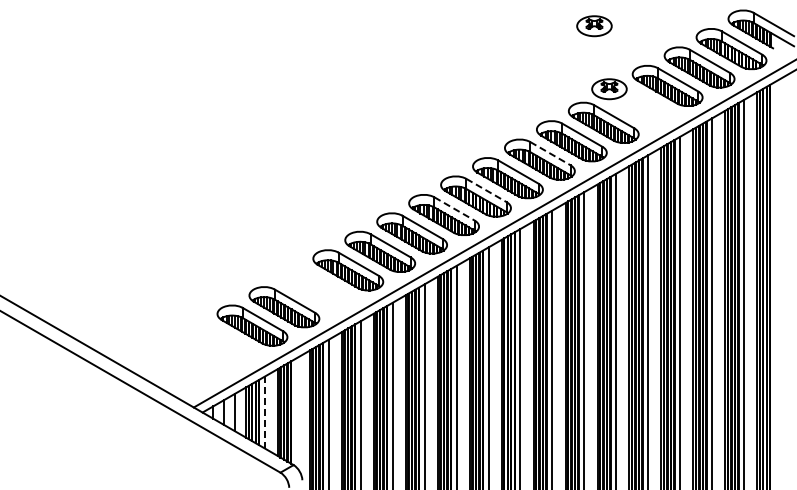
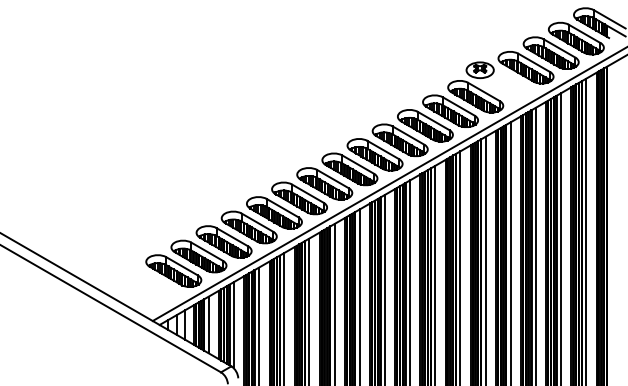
part: (594, 26) -> (468, 20), removed
line: (550, 153) -> (433, 120), dashed -> solid
line: (486, 190) -> (383, 150), dashed -> solid
line: (455, 209) -> (358, 165), dashed -> solid
part: (316, 288) -> (249, 227), added
part: (220, 344) -> (173, 271), added
line: (264, 412) -> (208, 324), dashed -> solid
line: (296, 412) -> (233, 324), added

